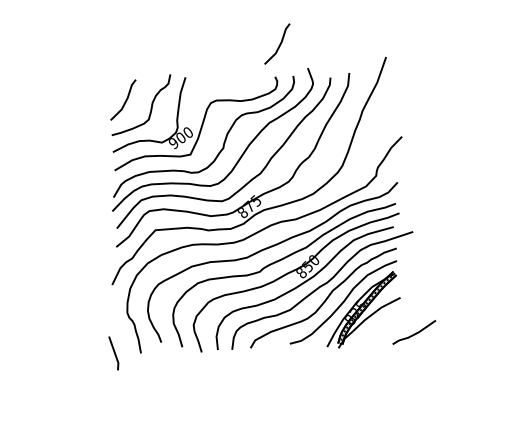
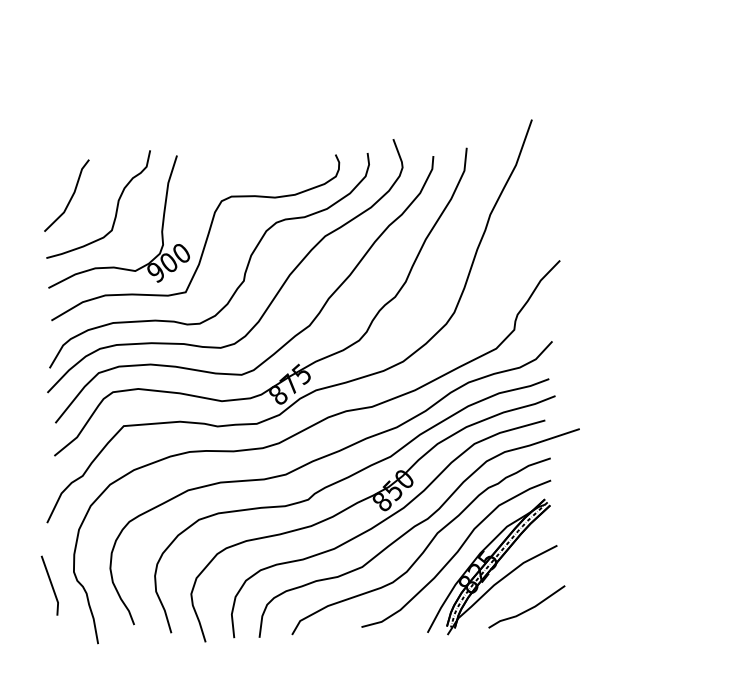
line: (279, 43) -> (343, 95), removed
line: (414, 333) -> (527, 608), moved
line: (113, 352) -> (49, 584), moved

